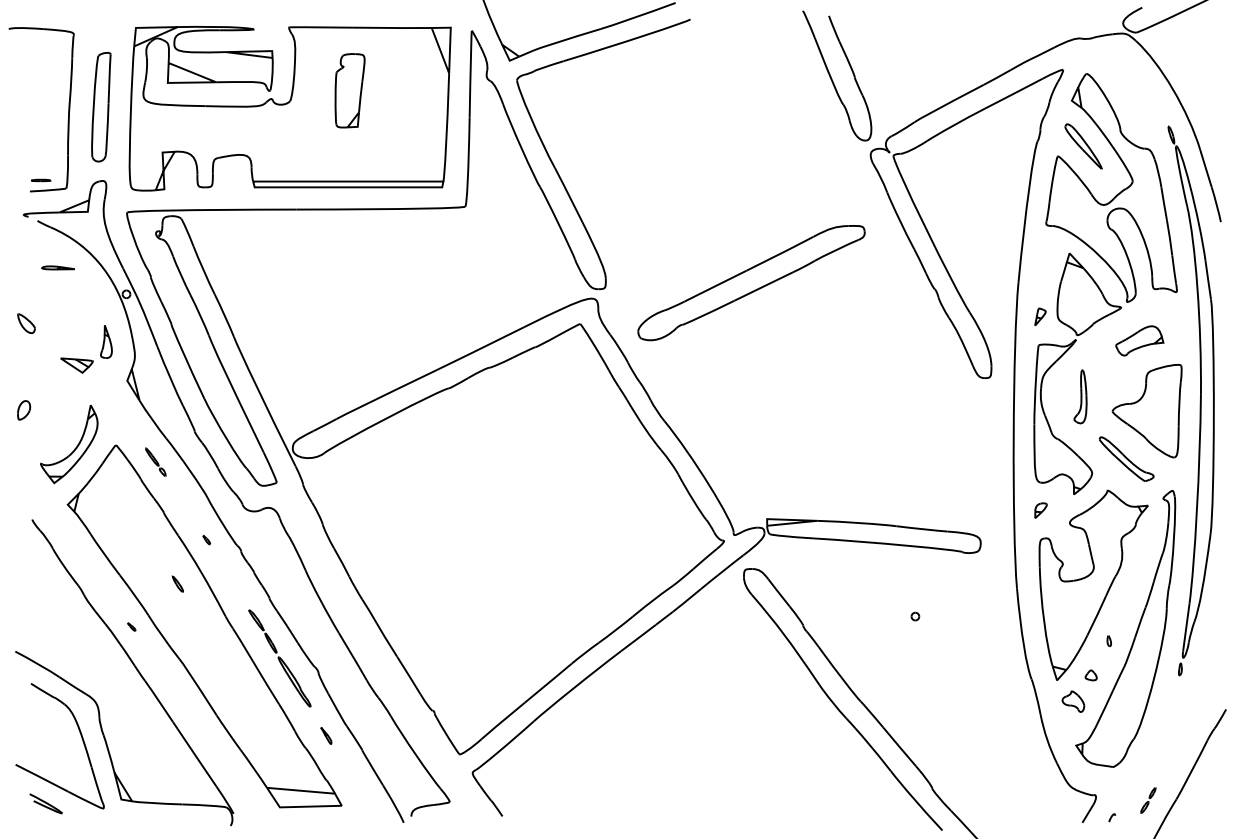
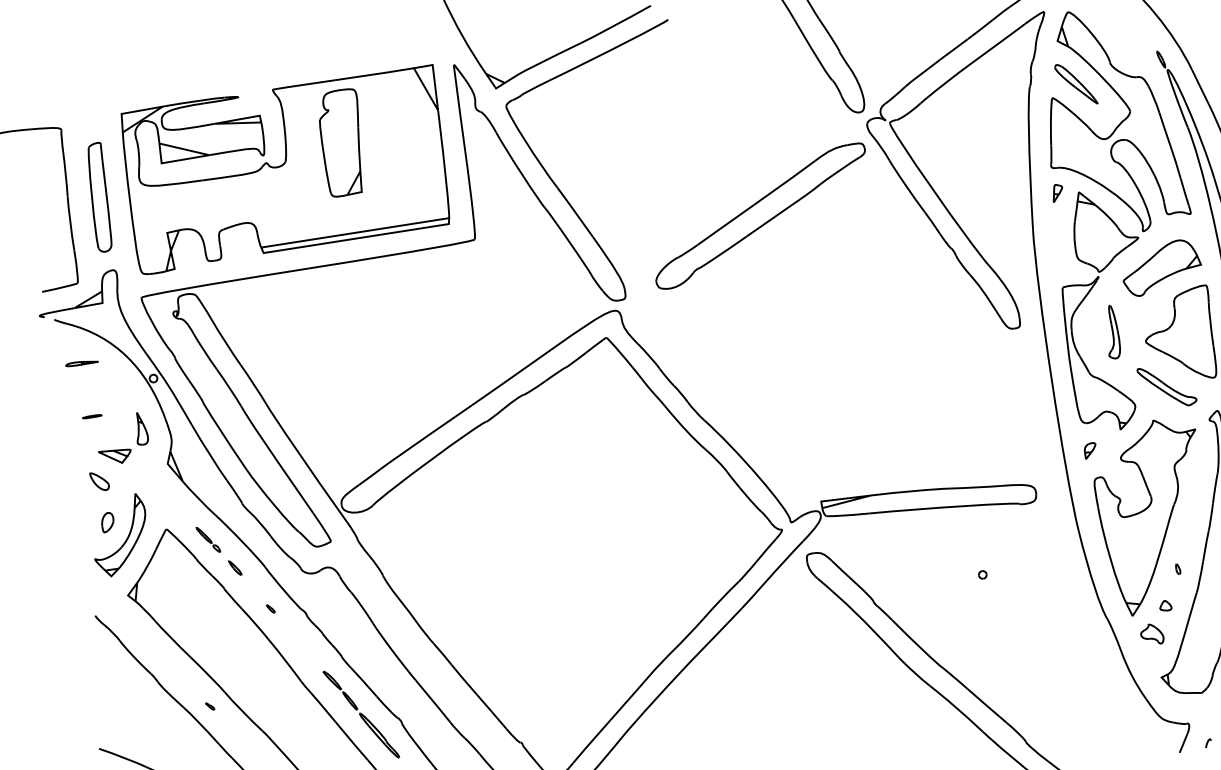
part: (349, 90) -> (342, 142), size x1.43
line: (41, 180) -> (92, 416), moved
part: (751, 283) -> (760, 216), moved
part: (1040, 316) -> (1057, 192), moved
part: (26, 323) -> (99, 481), moved
part: (1139, 340) -> (1161, 267), size x1.67
part: (24, 410) -> (108, 522), moved
part: (177, 583) -> (234, 567), moved

